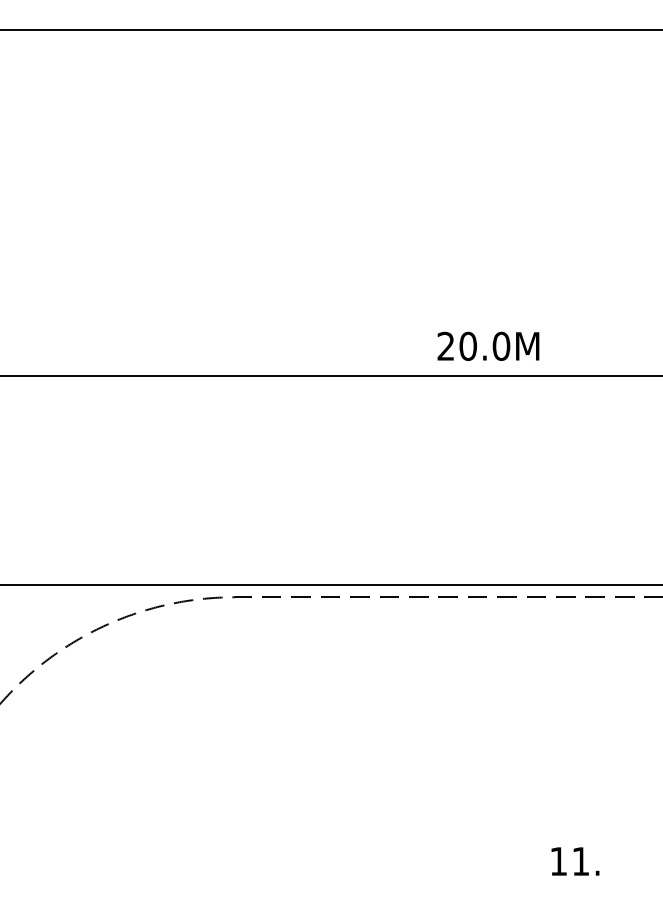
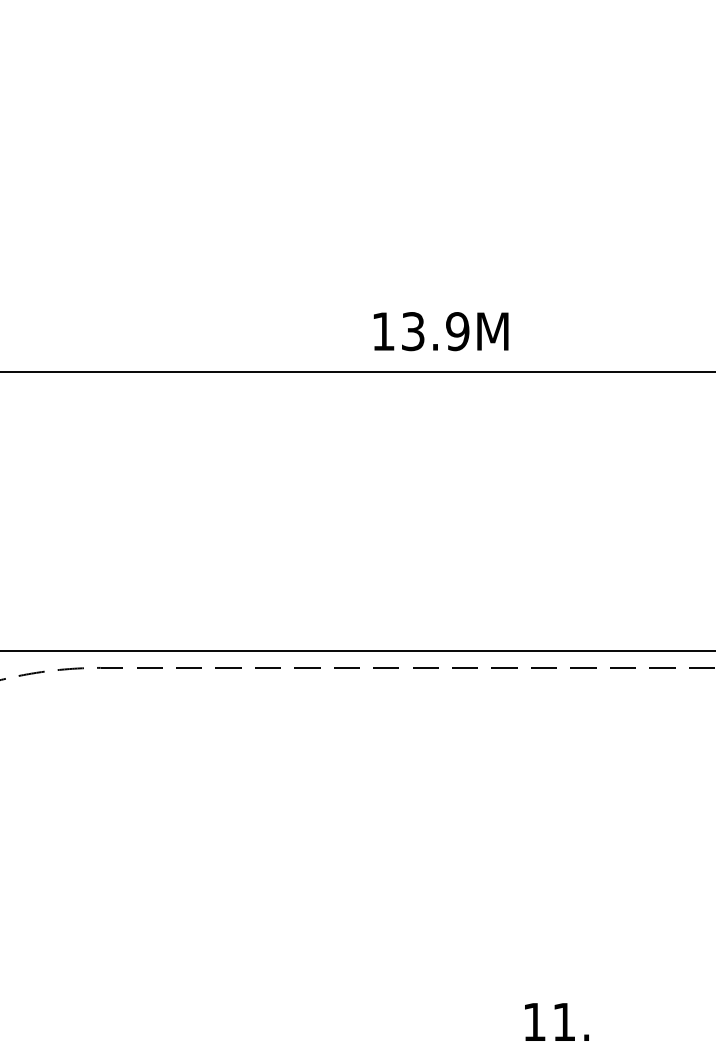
text: (473, 345) -> (420, 330), 20.0M -> 13.9M

